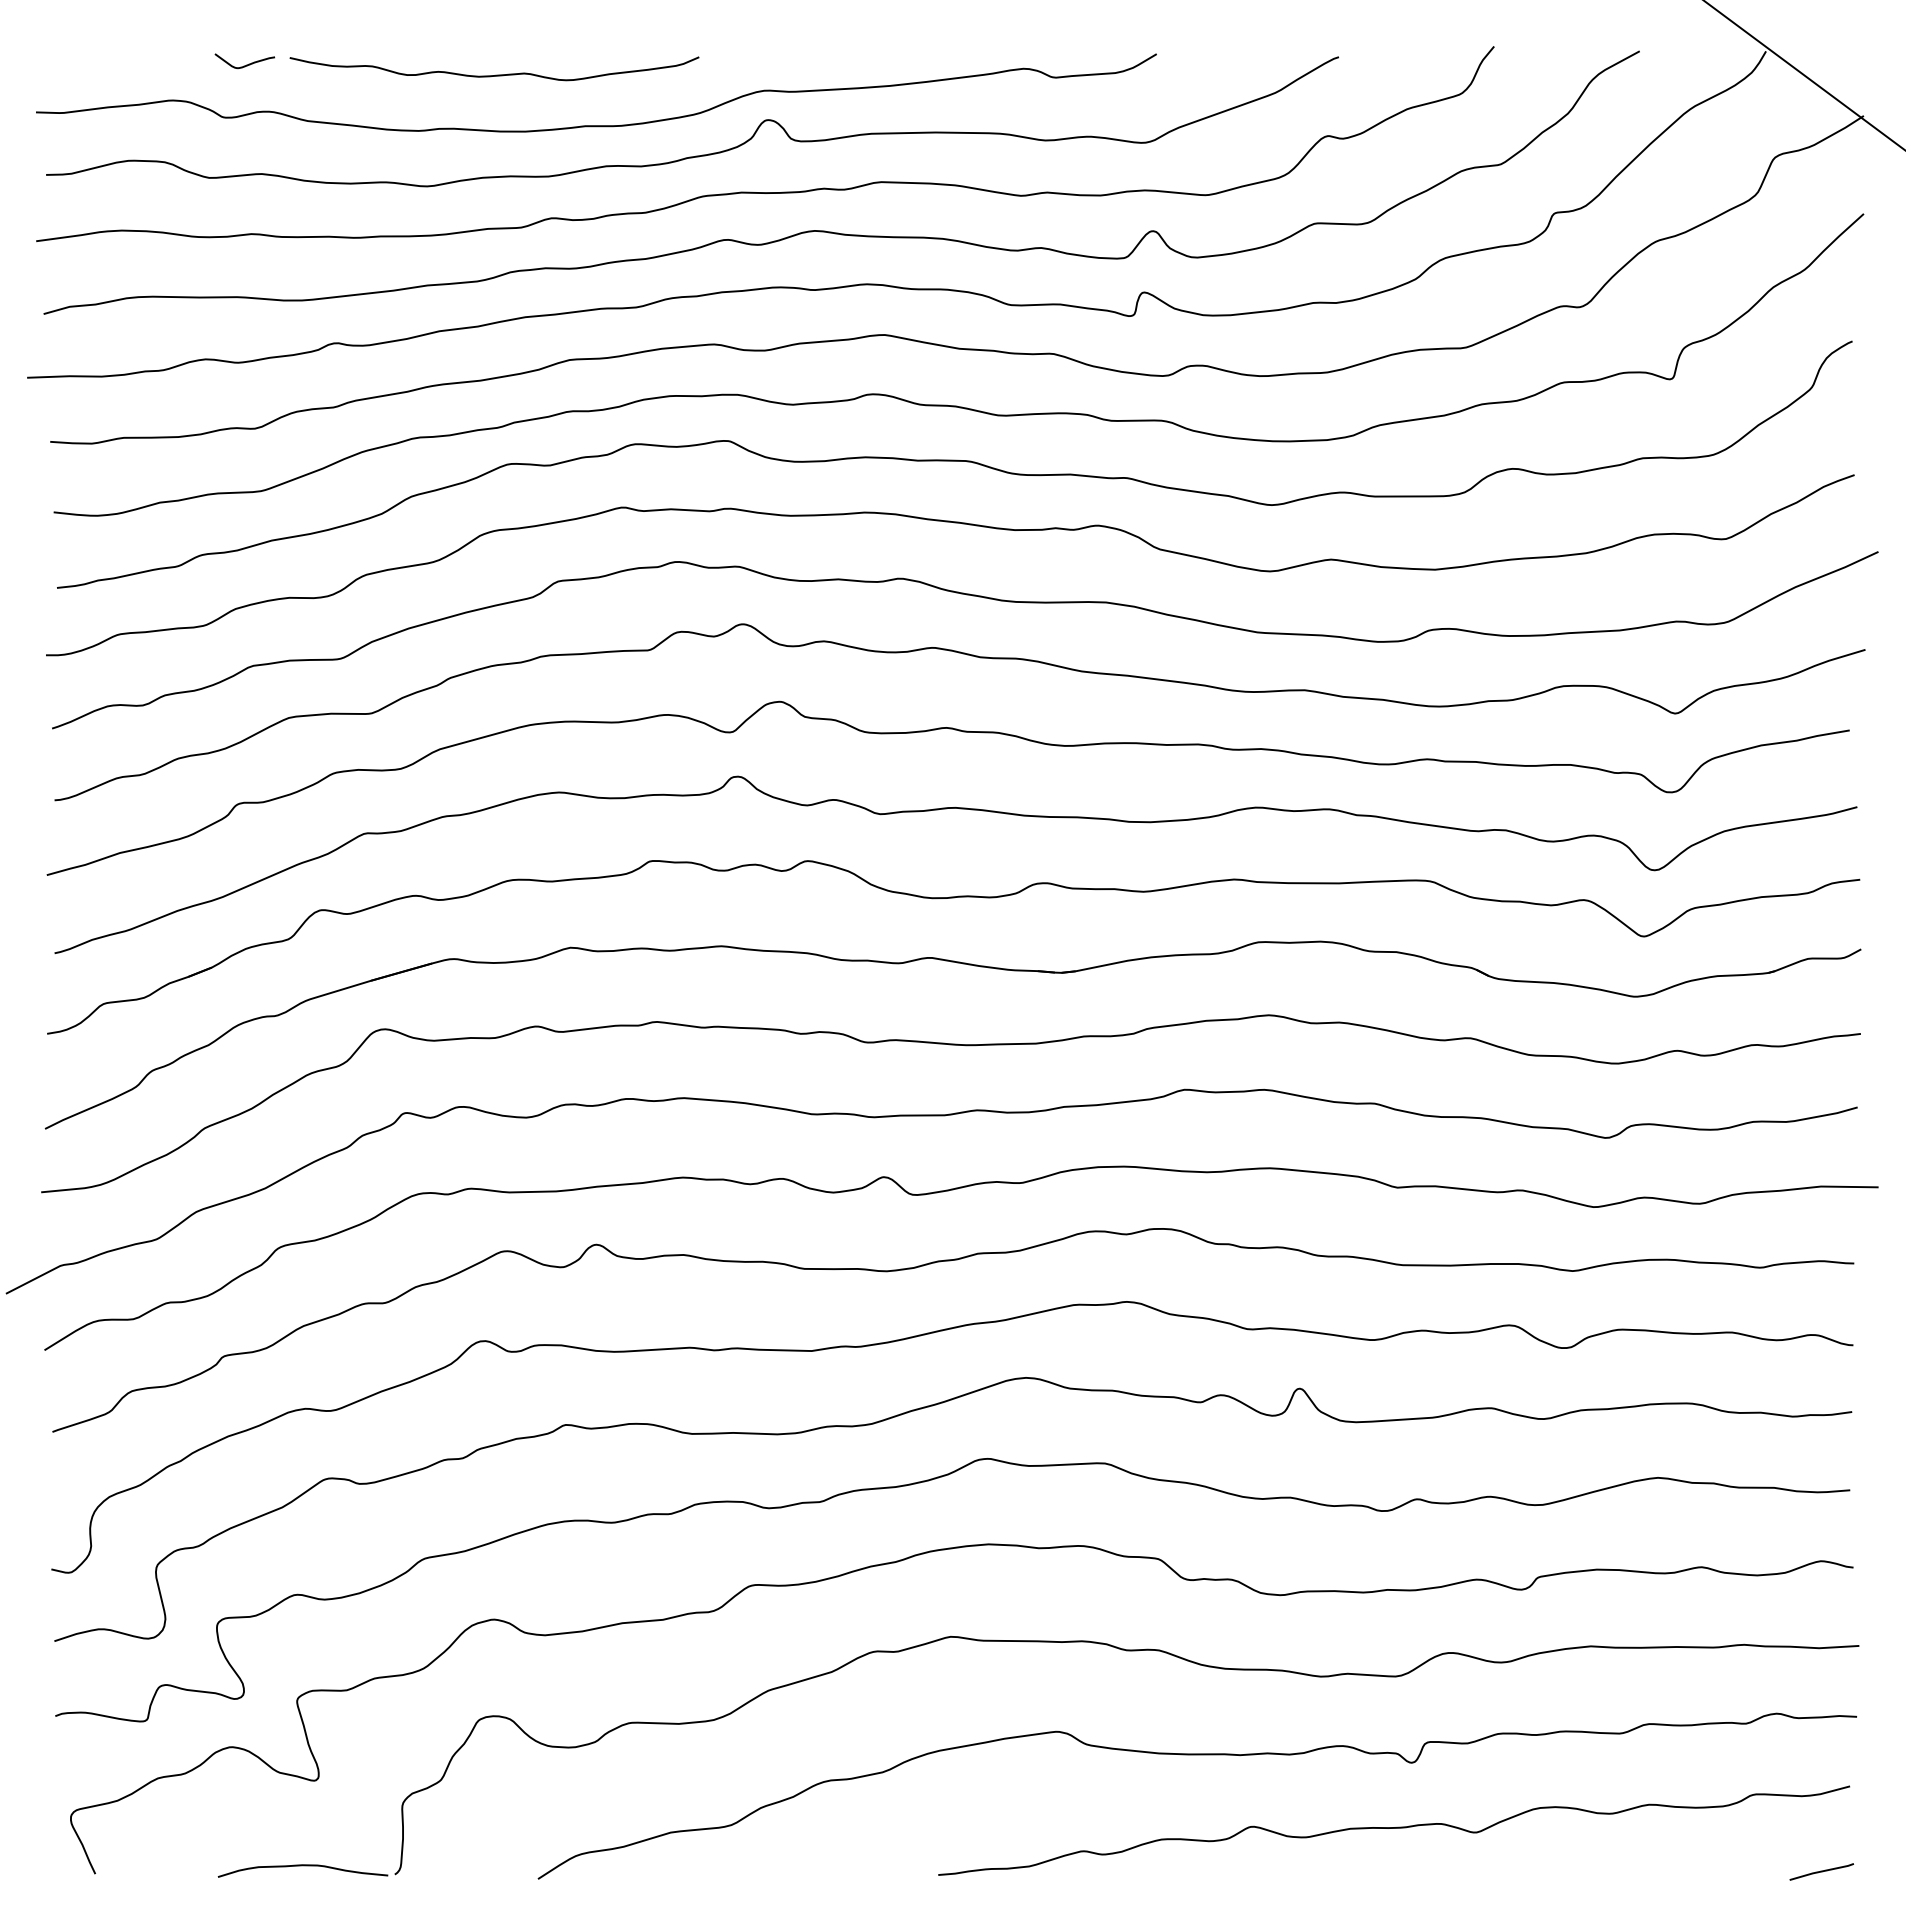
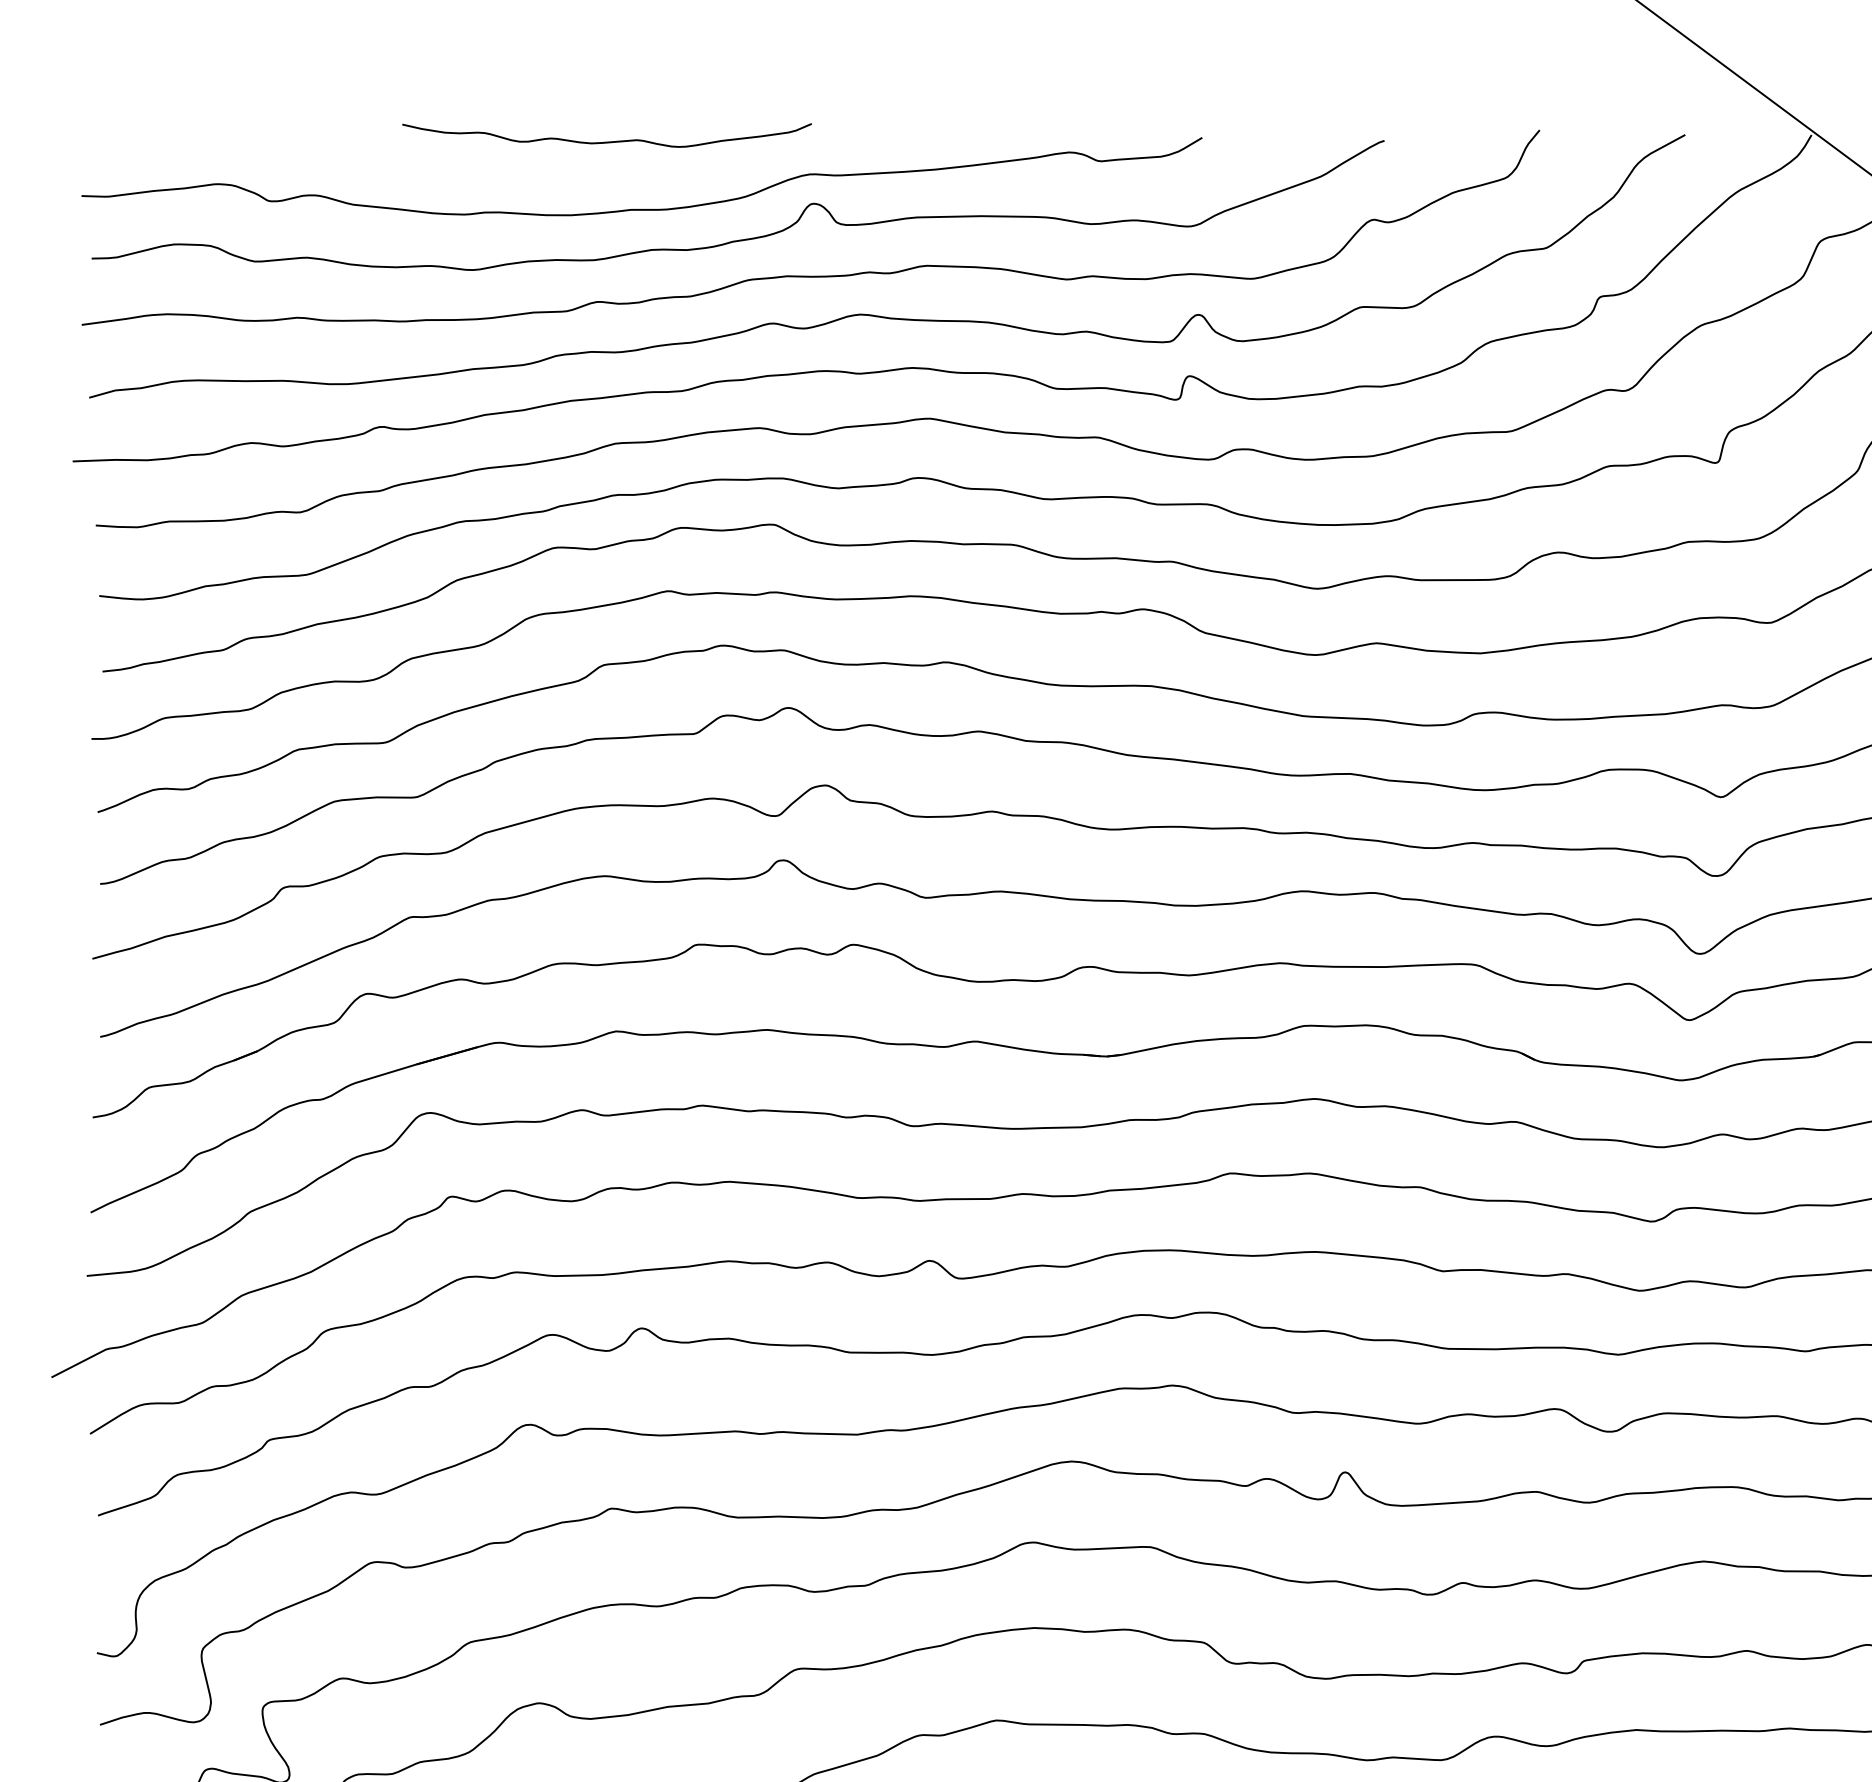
curve: (246, 64) -> (292, 148), removed
curve: (495, 74) -> (608, 141), moved

